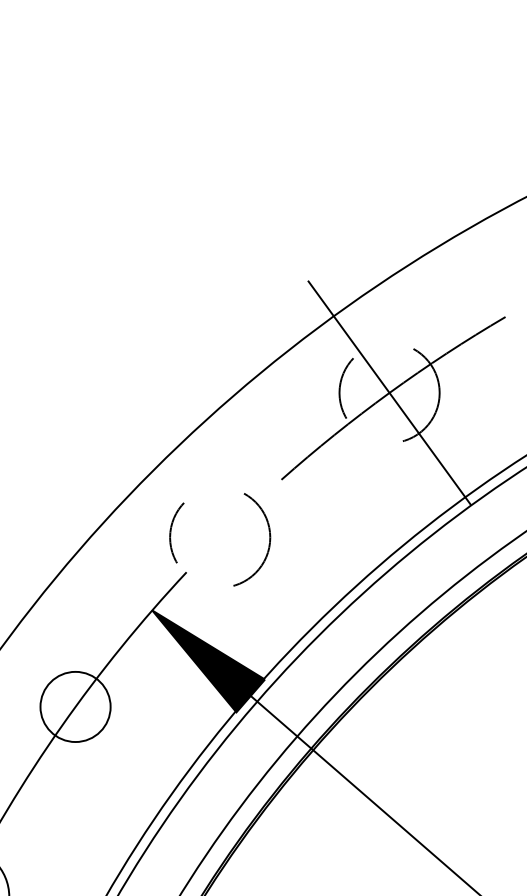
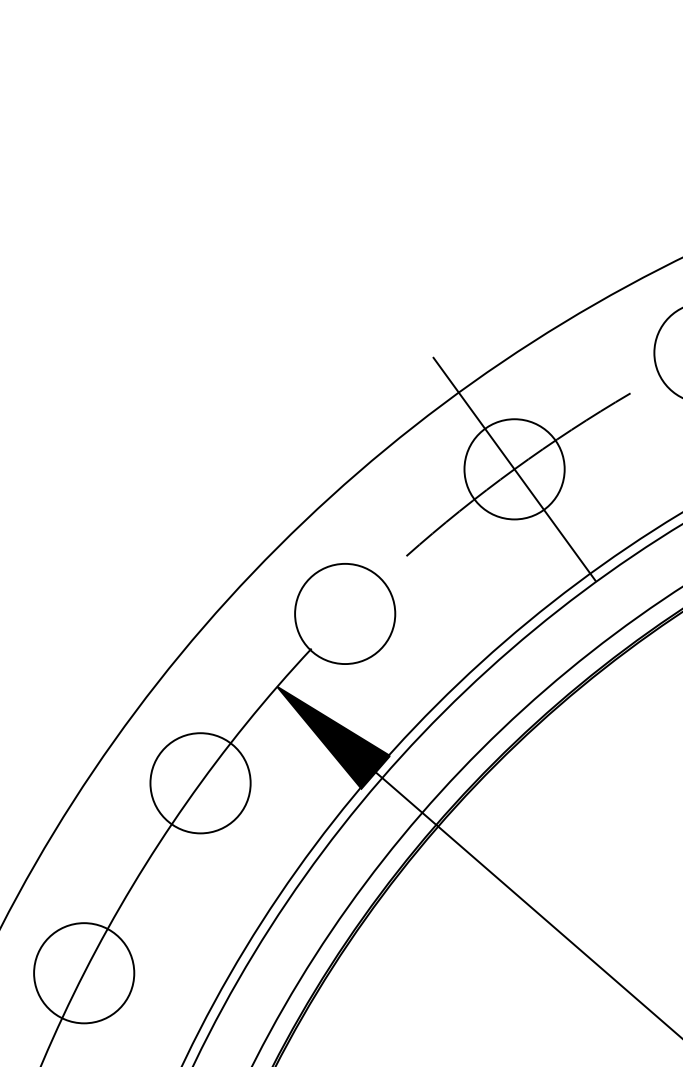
circle: (389, 393) -> (514, 469), dashed -> solid
circle: (220, 537) -> (345, 613), dashed -> solid
circle: (75, 707) -> (200, 783), size x1.43

